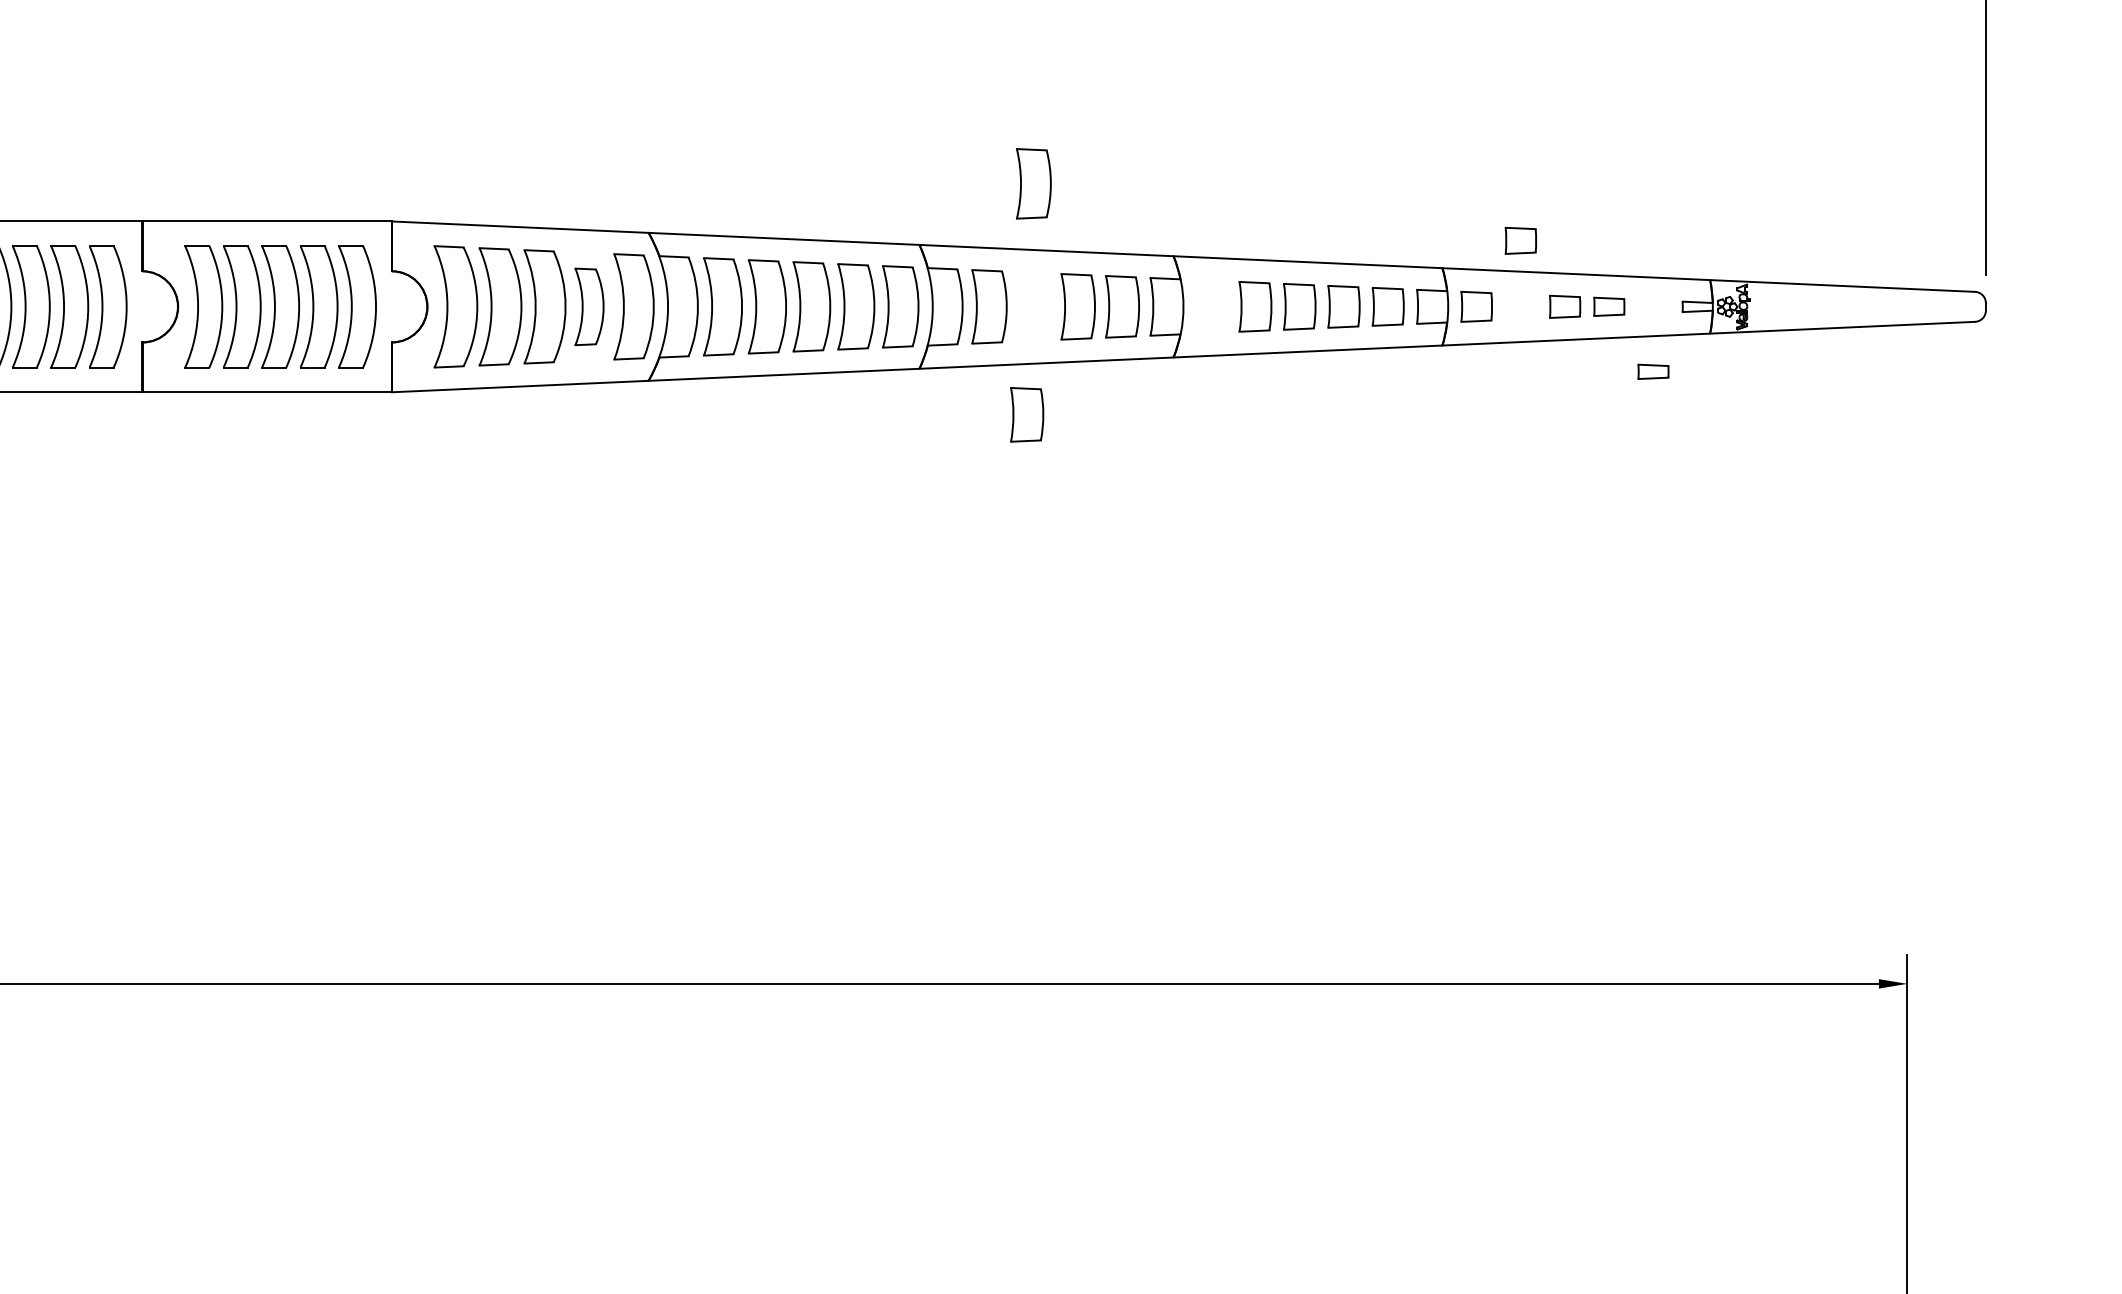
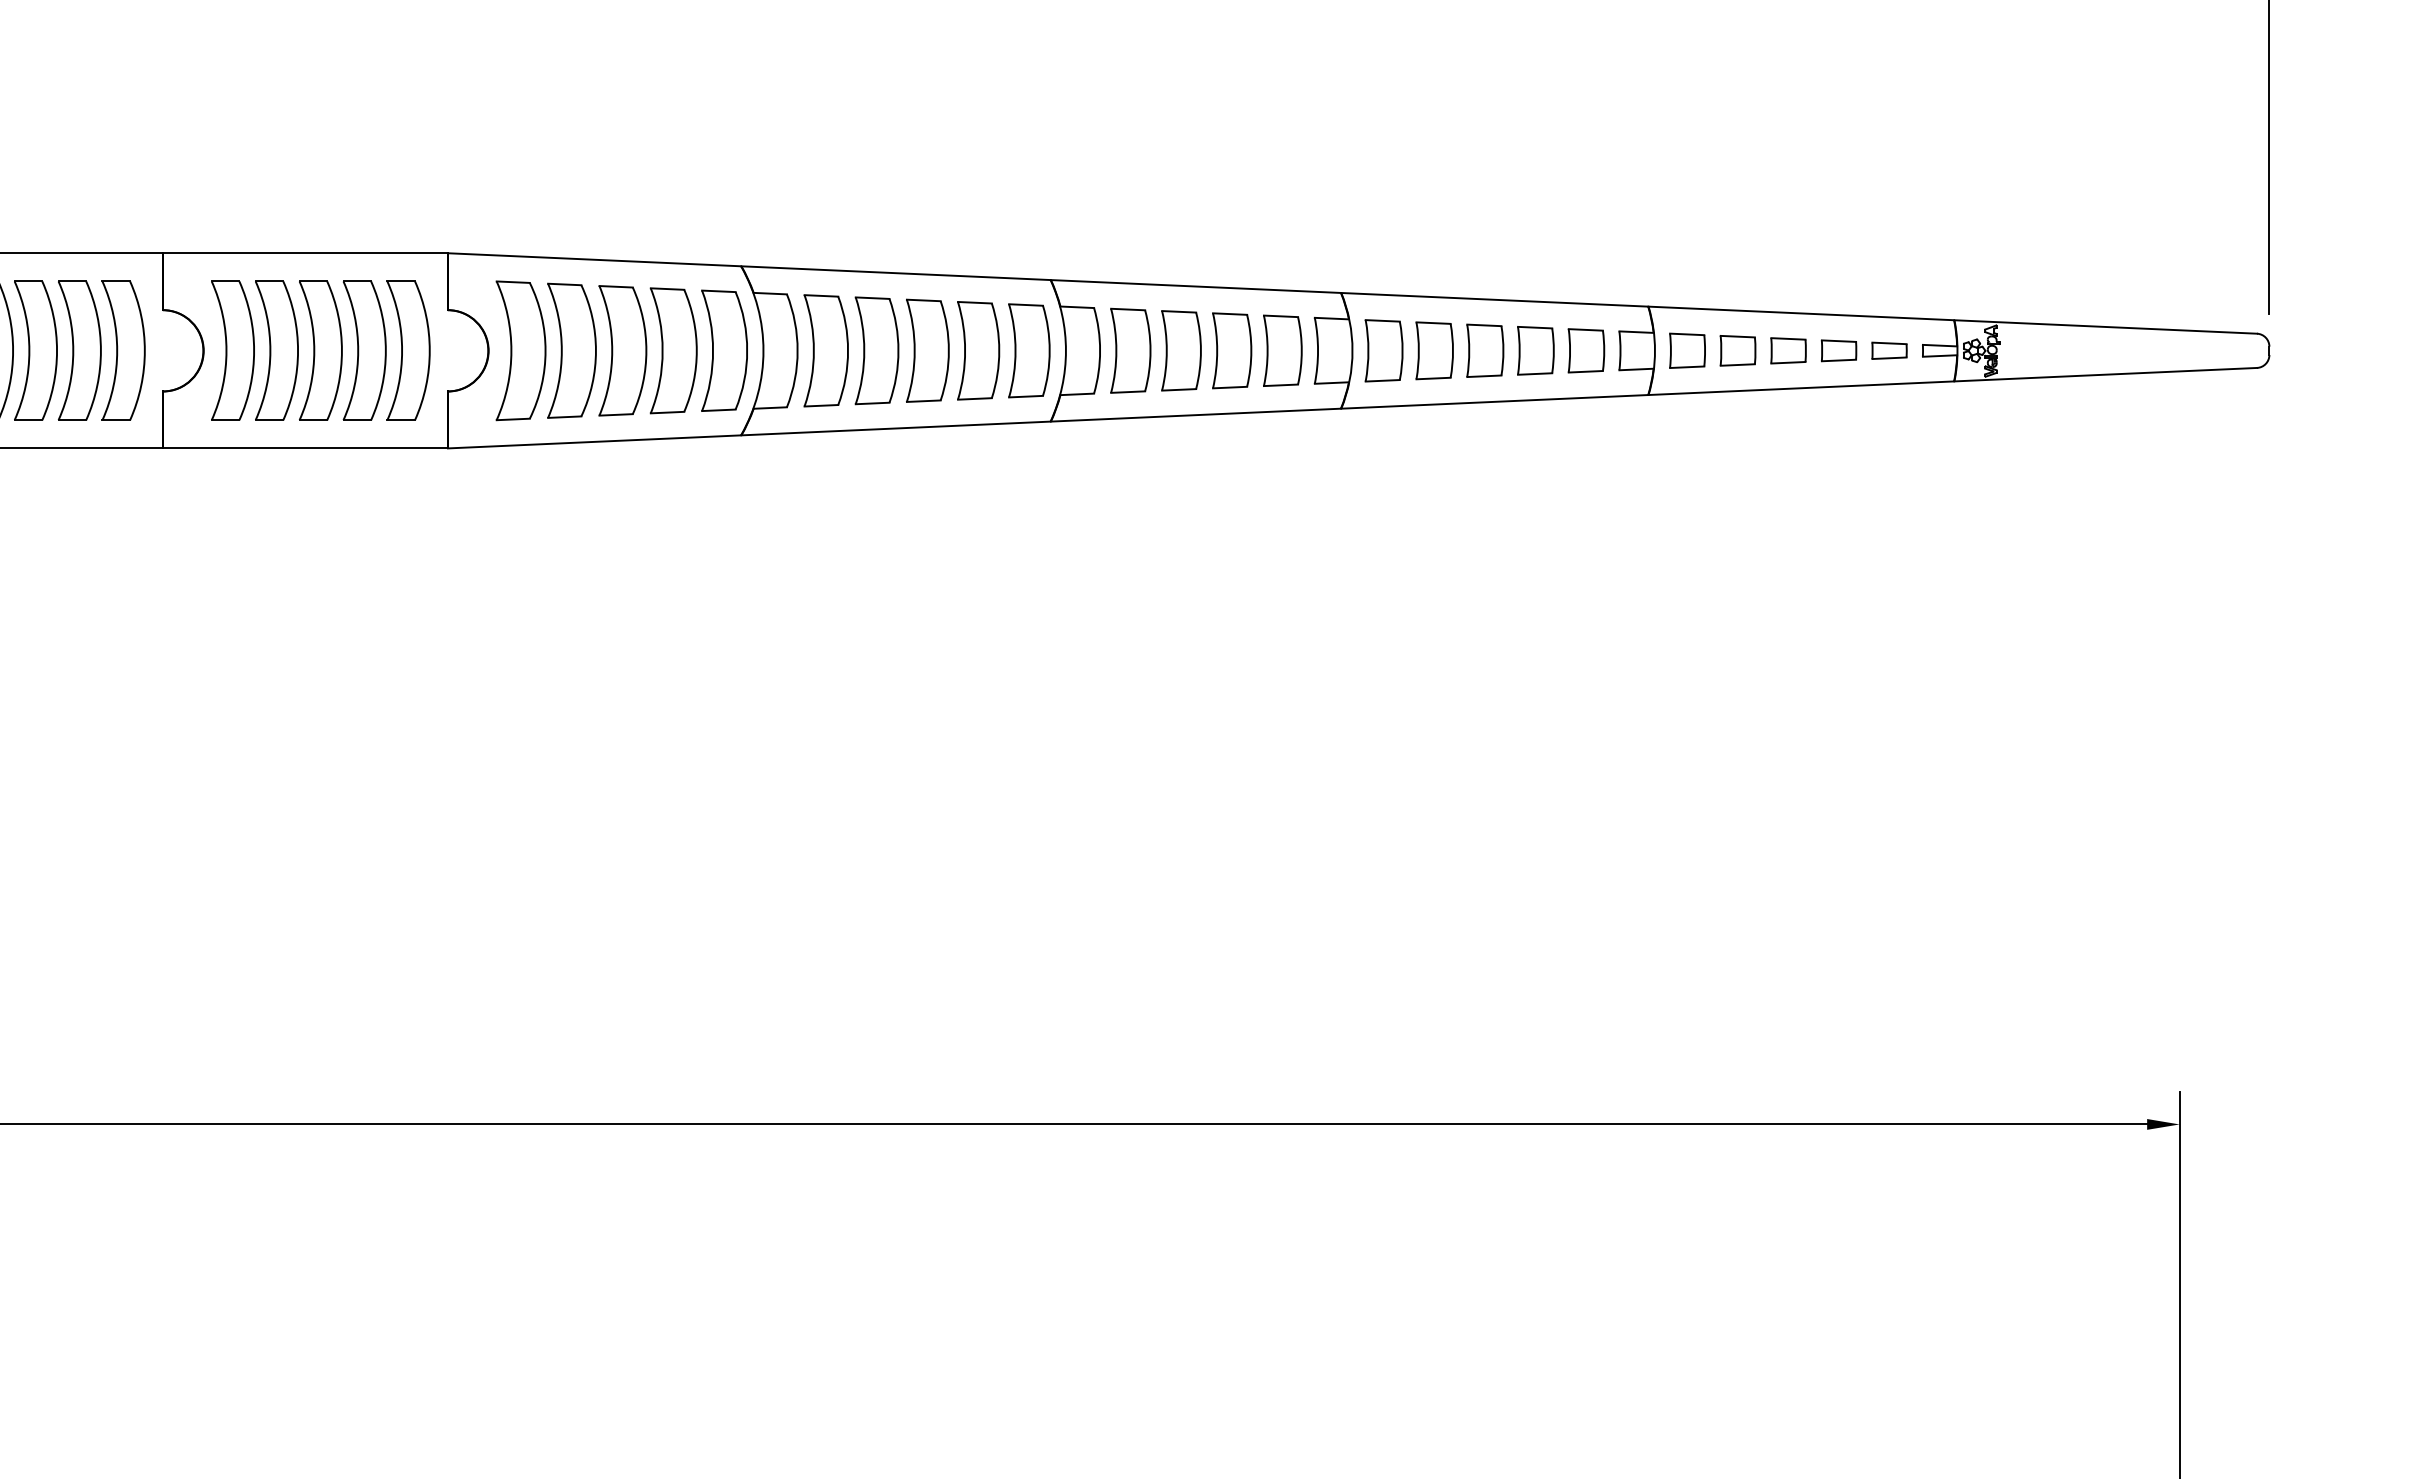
part: (1033, 183) -> (1181, 350), moved
part: (1520, 240) -> (1737, 350), moved
part: (589, 306) -> (673, 350), size x1.43
part: (1653, 371) -> (1889, 350), moved
part: (1027, 414) -> (1384, 350), moved

